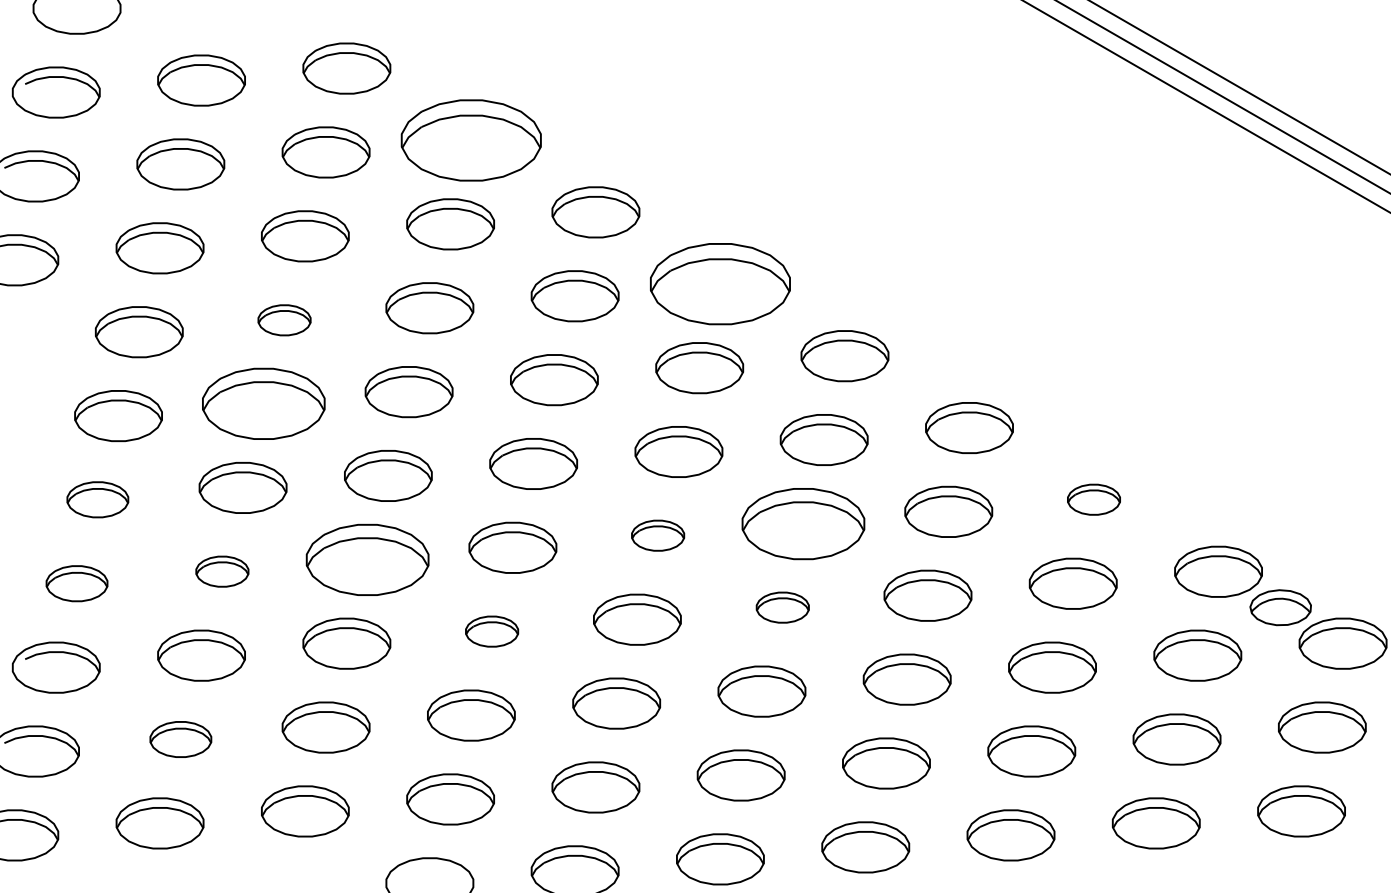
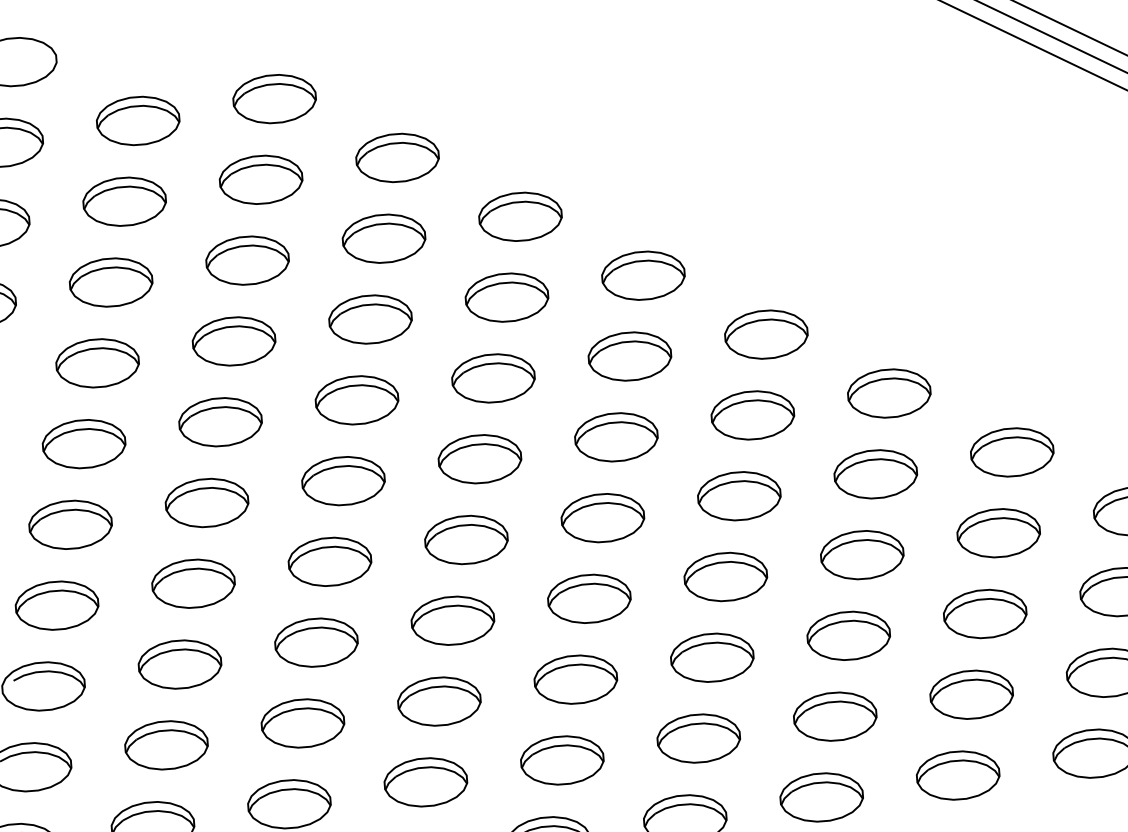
part: (471, 140) -> (397, 157), size x0.62
part: (720, 284) -> (643, 275), size x0.62
part: (284, 320) -> (234, 341), size x1.67
part: (263, 404) -> (220, 422), size x0.71
part: (97, 499) -> (70, 524), size x1.43
part: (1093, 499) -> (1011, 452), size x1.67
part: (803, 523) -> (739, 495), size x0.71
part: (657, 535) -> (602, 517), size x1.67
part: (367, 559) -> (329, 561), size x0.71
part: (222, 571) -> (193, 583), size x1.67
part: (76, 583) -> (56, 605), size x1.43
part: (782, 607) -> (725, 576), size x1.67
part: (491, 631) -> (452, 620), size x1.67
part: (180, 739) -> (166, 745), size x1.43

